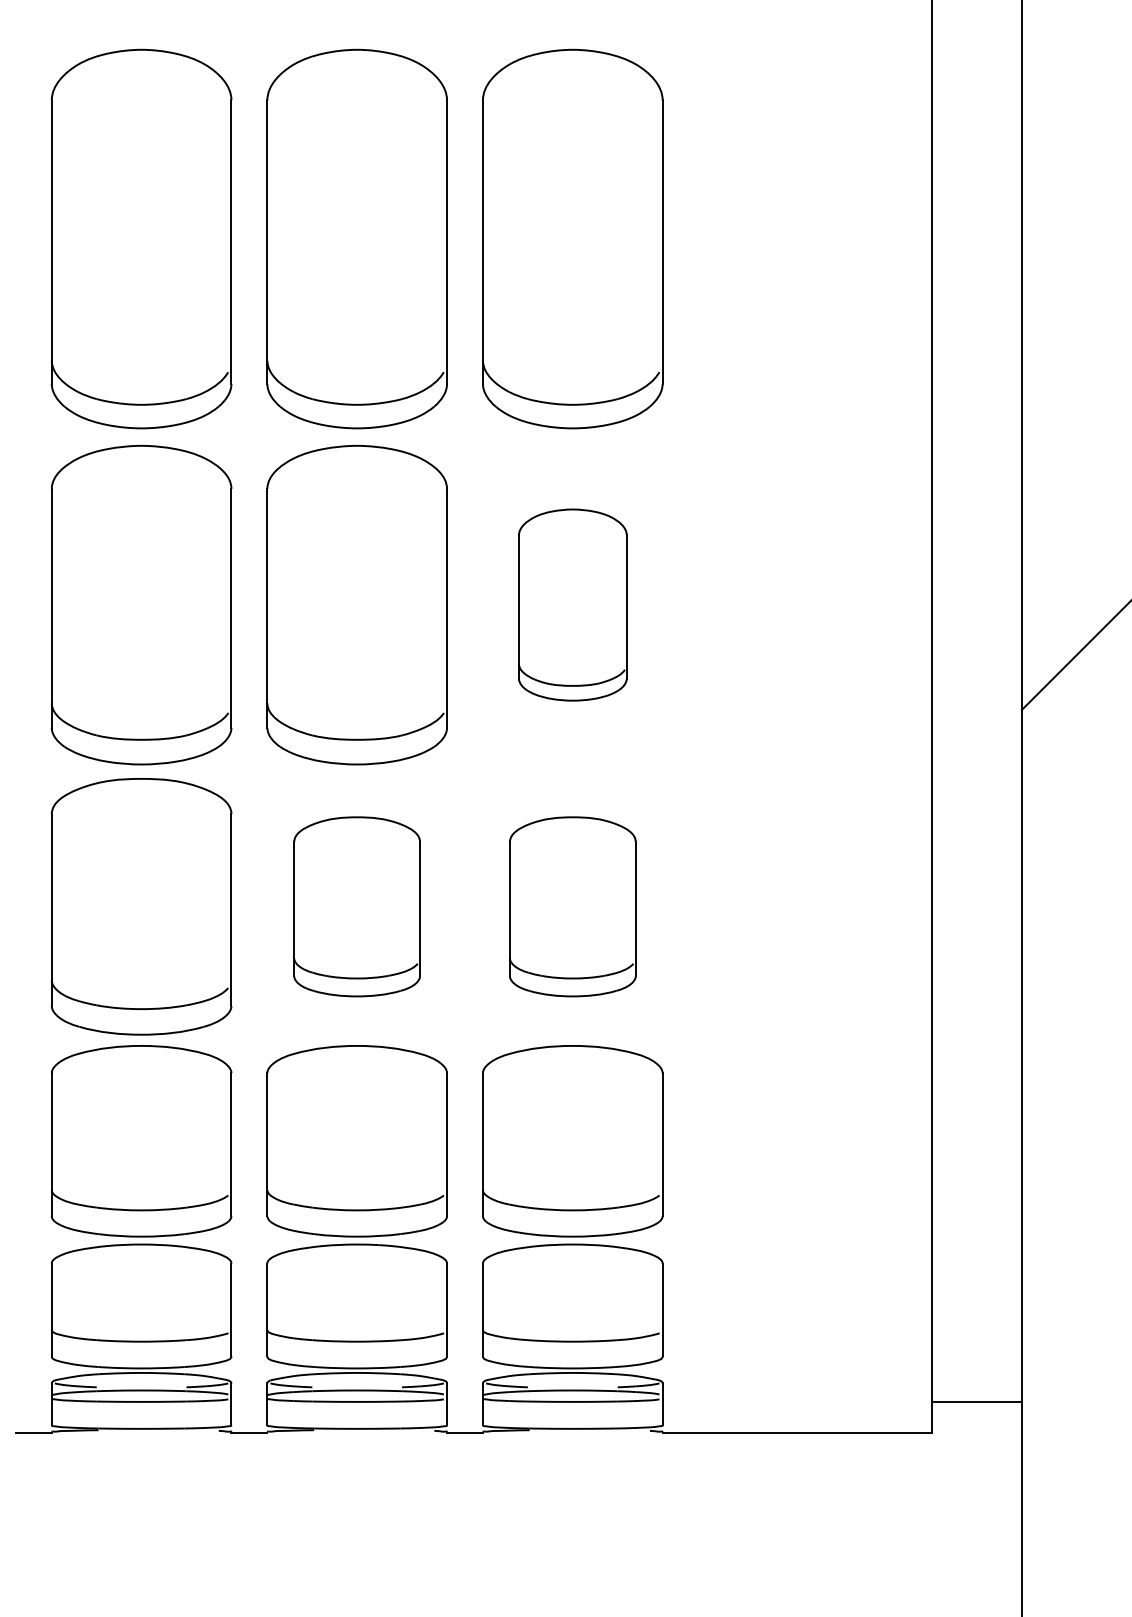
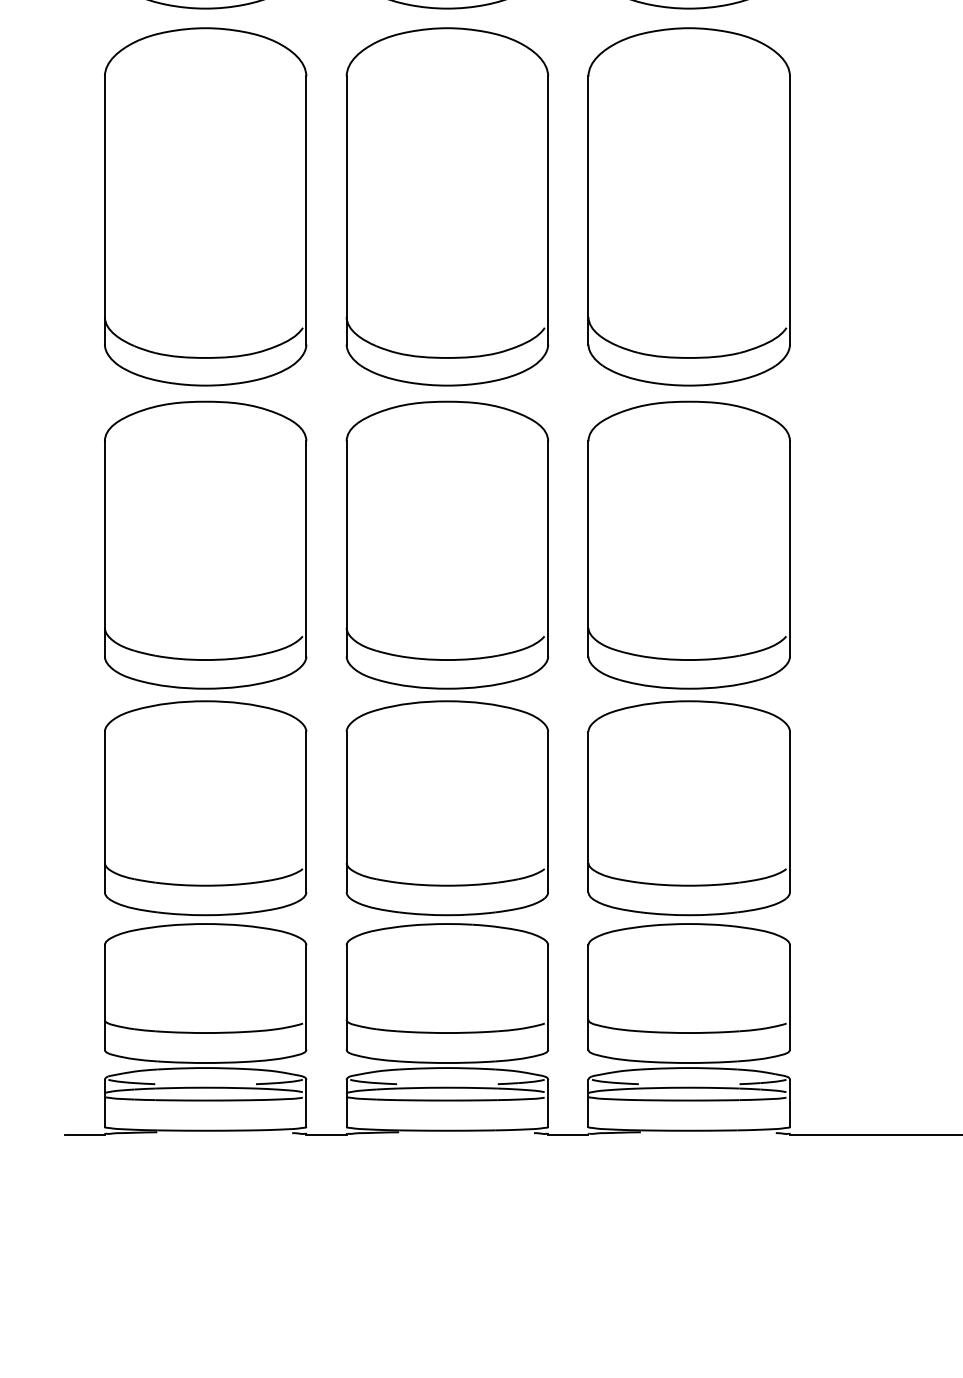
part: (572, 604) -> (688, 206), size x1.67
part: (356, 906) -> (446, 544), size x1.43
part: (572, 906) -> (688, 544), size x1.43

